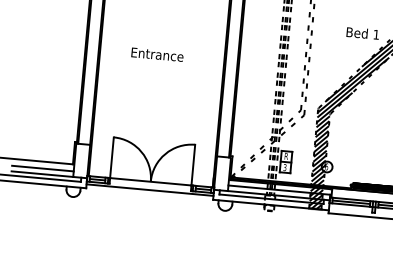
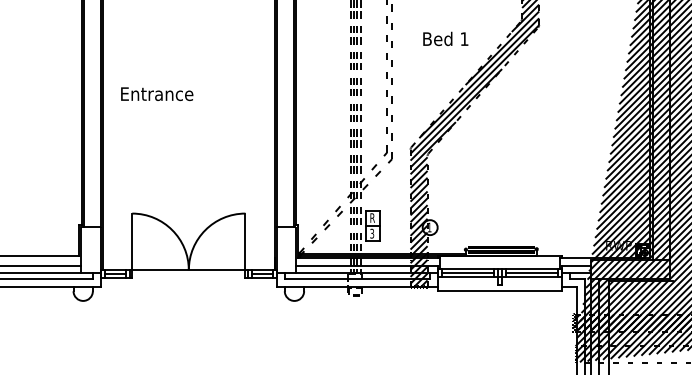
text: (362, 33) -> (445, 38), moved
text: (157, 54) -> (157, 93), moved
text: (326, 166) -> (429, 227), 6 -> 1
line: (149, 189) -> (188, 281), removed

